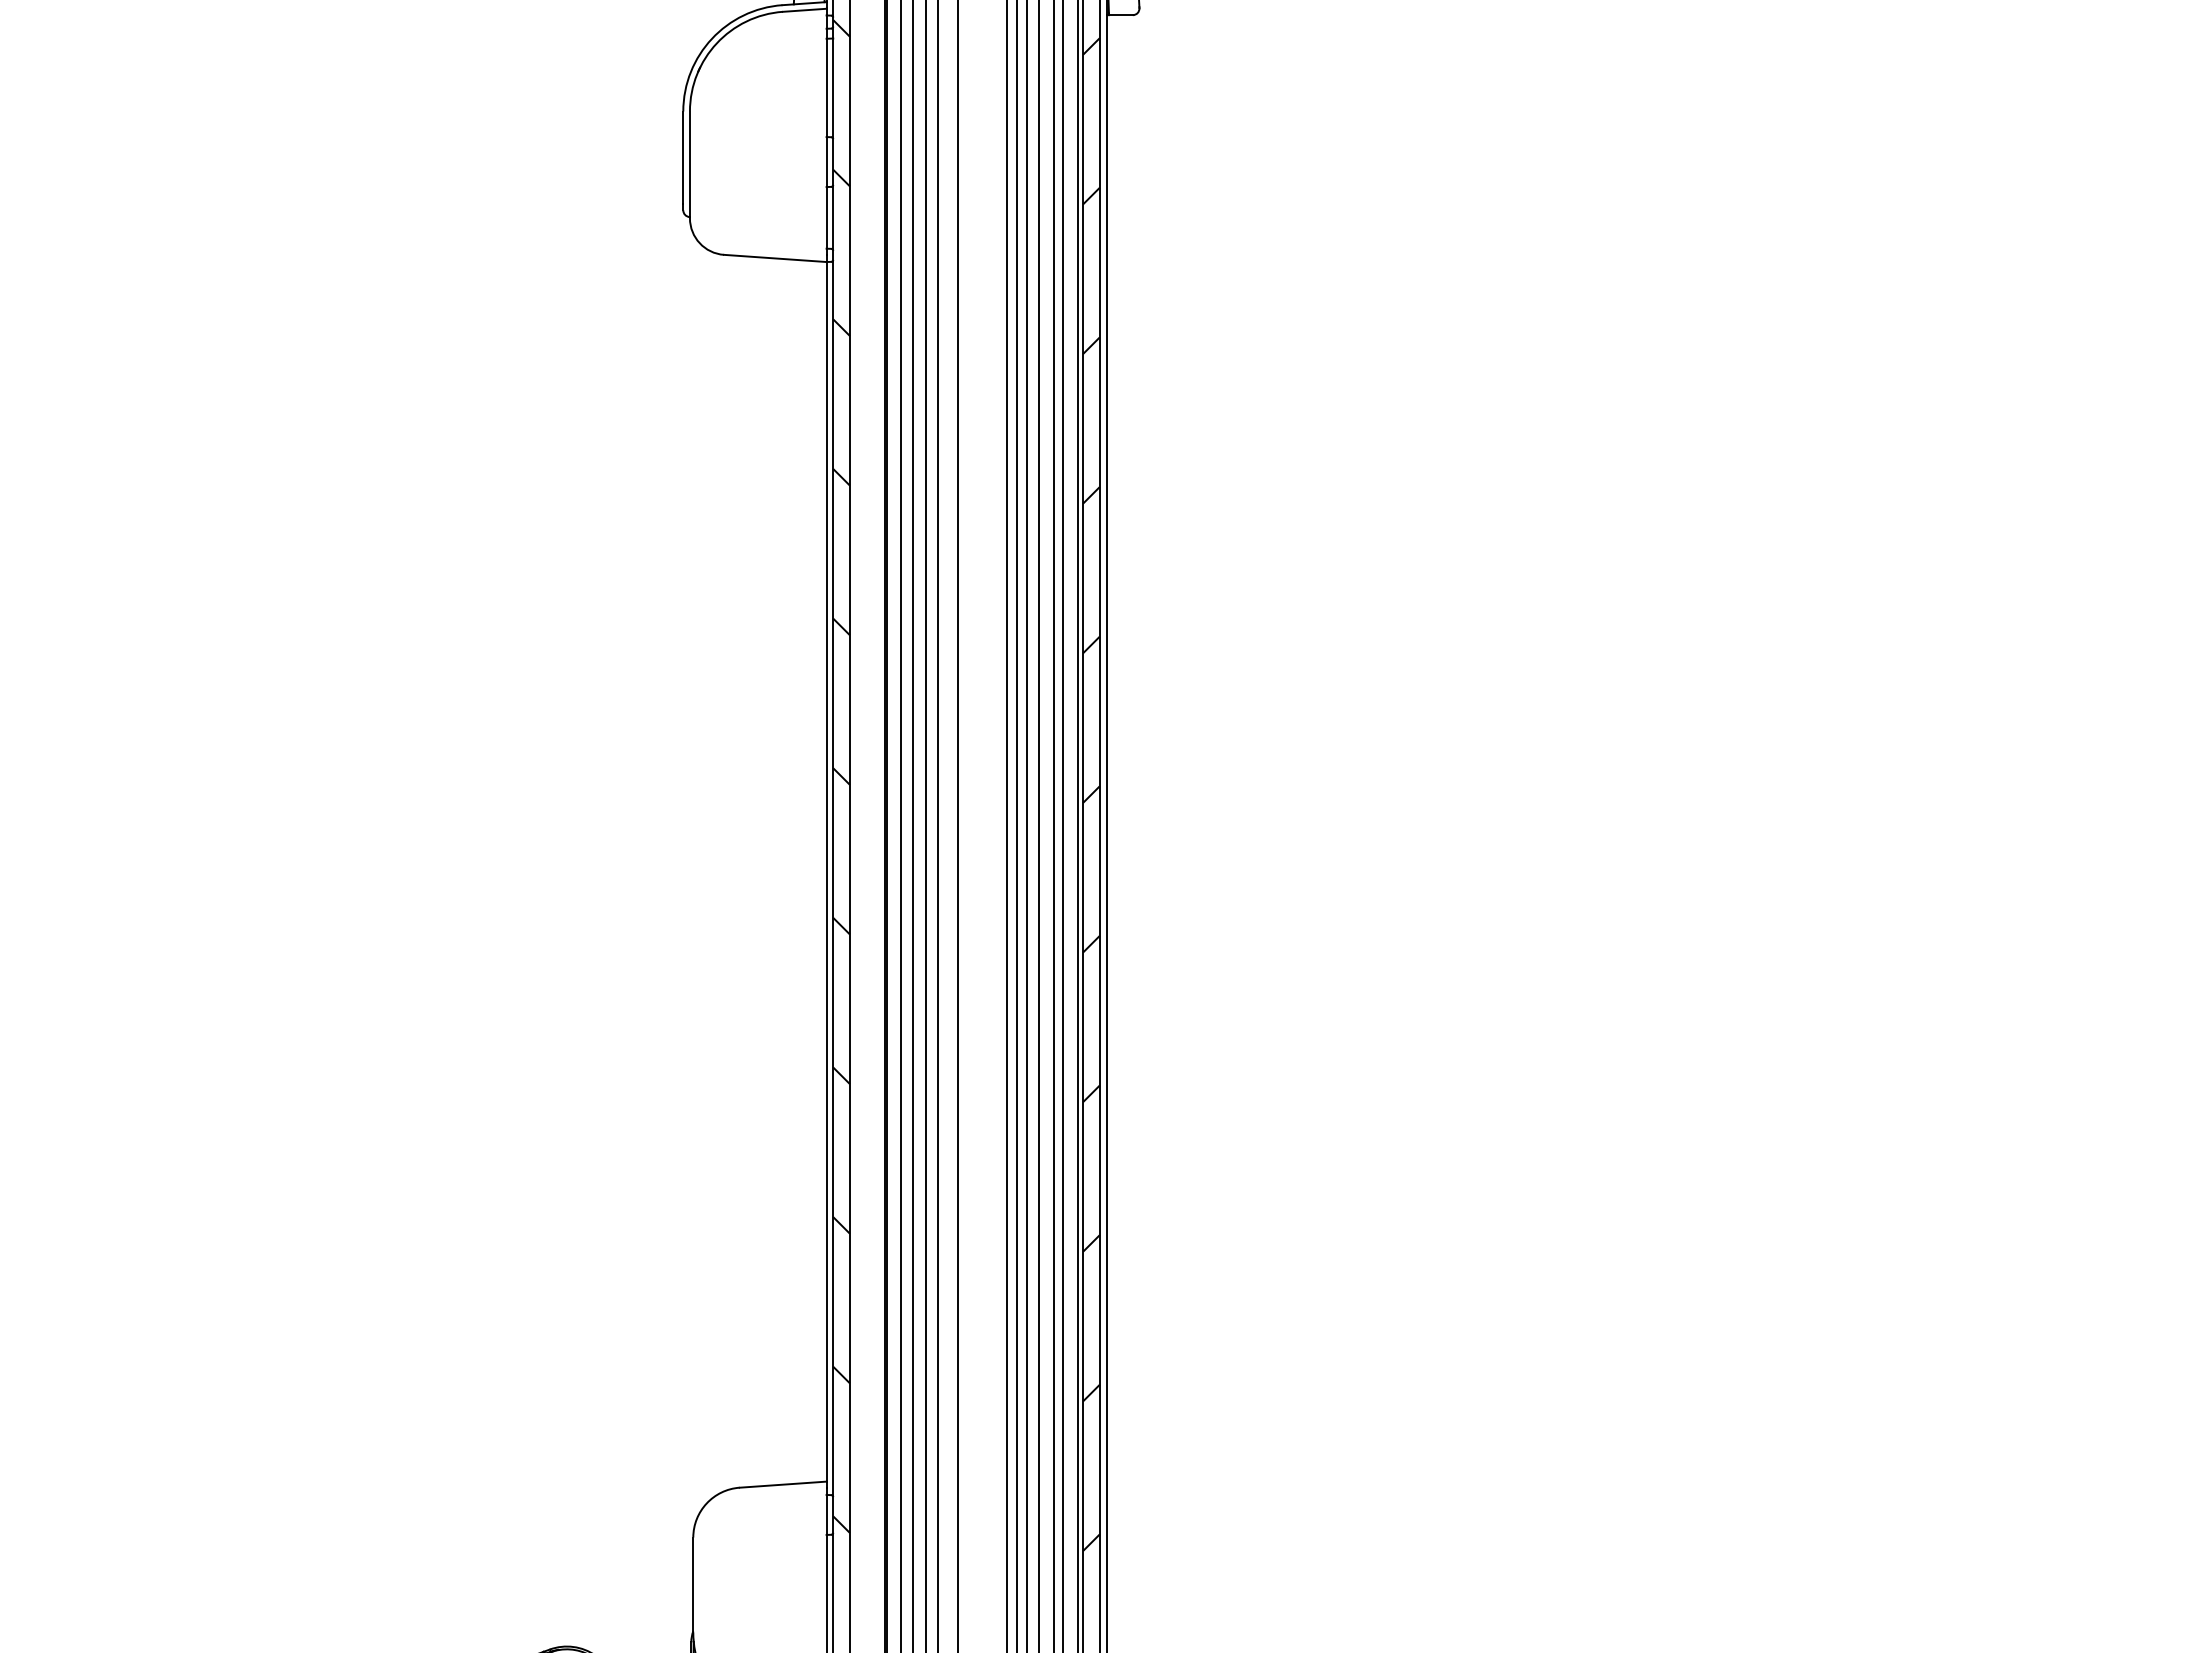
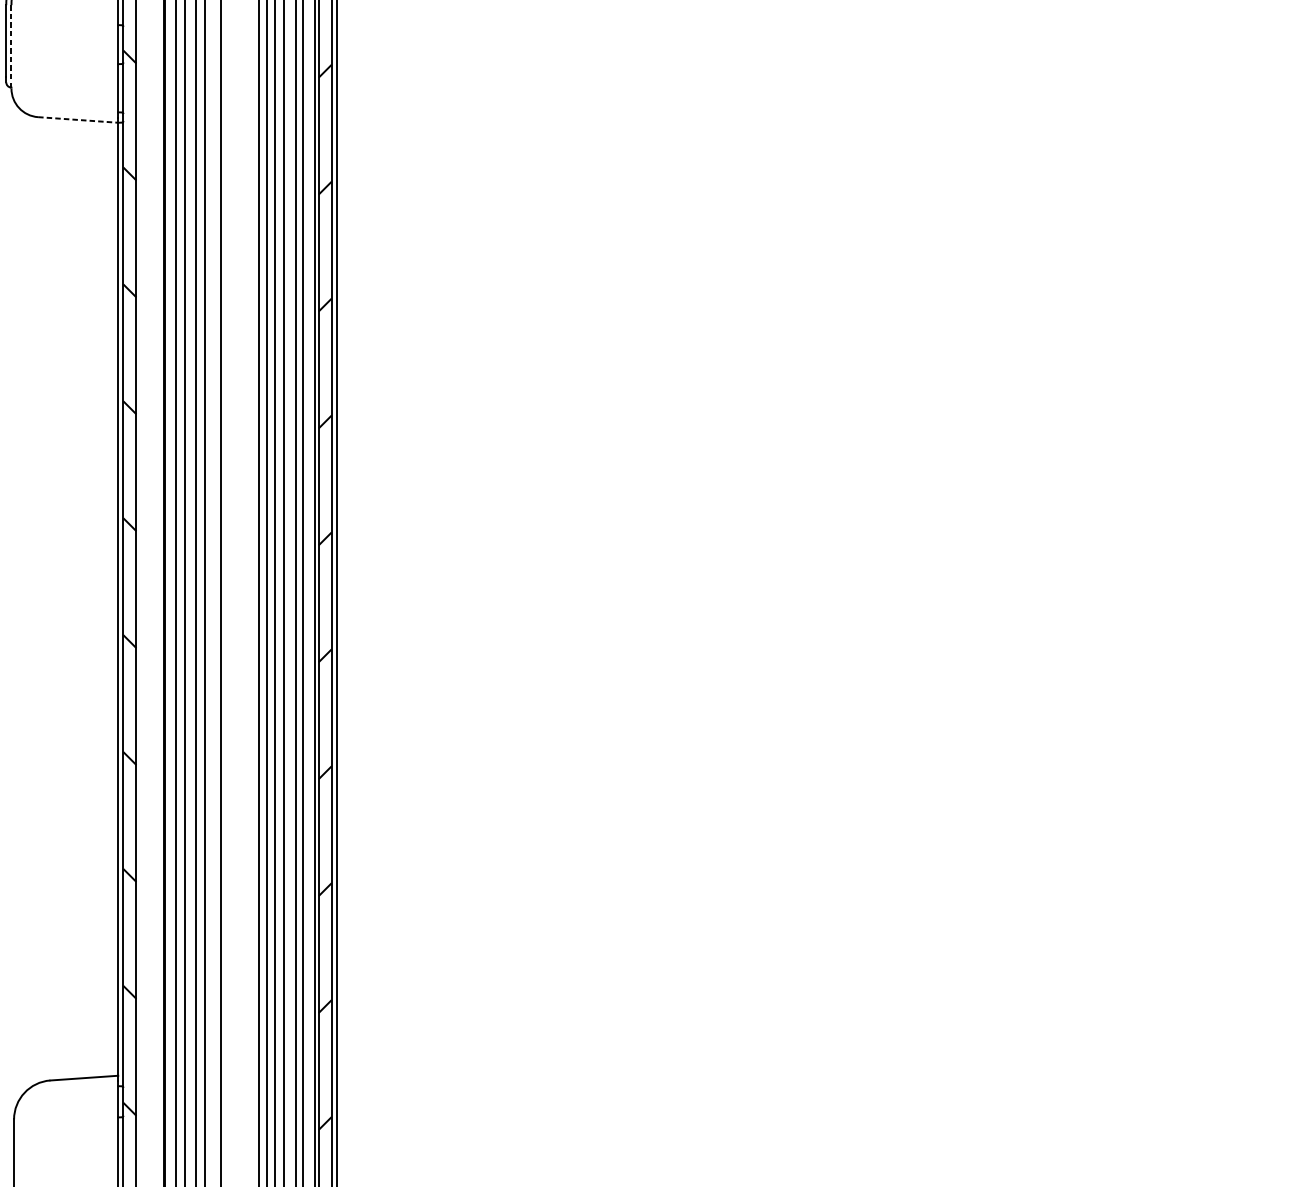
line: (689, 165) -> (11, 47), solid -> dashed
line: (775, 258) -> (78, 120), solid -> dashed

